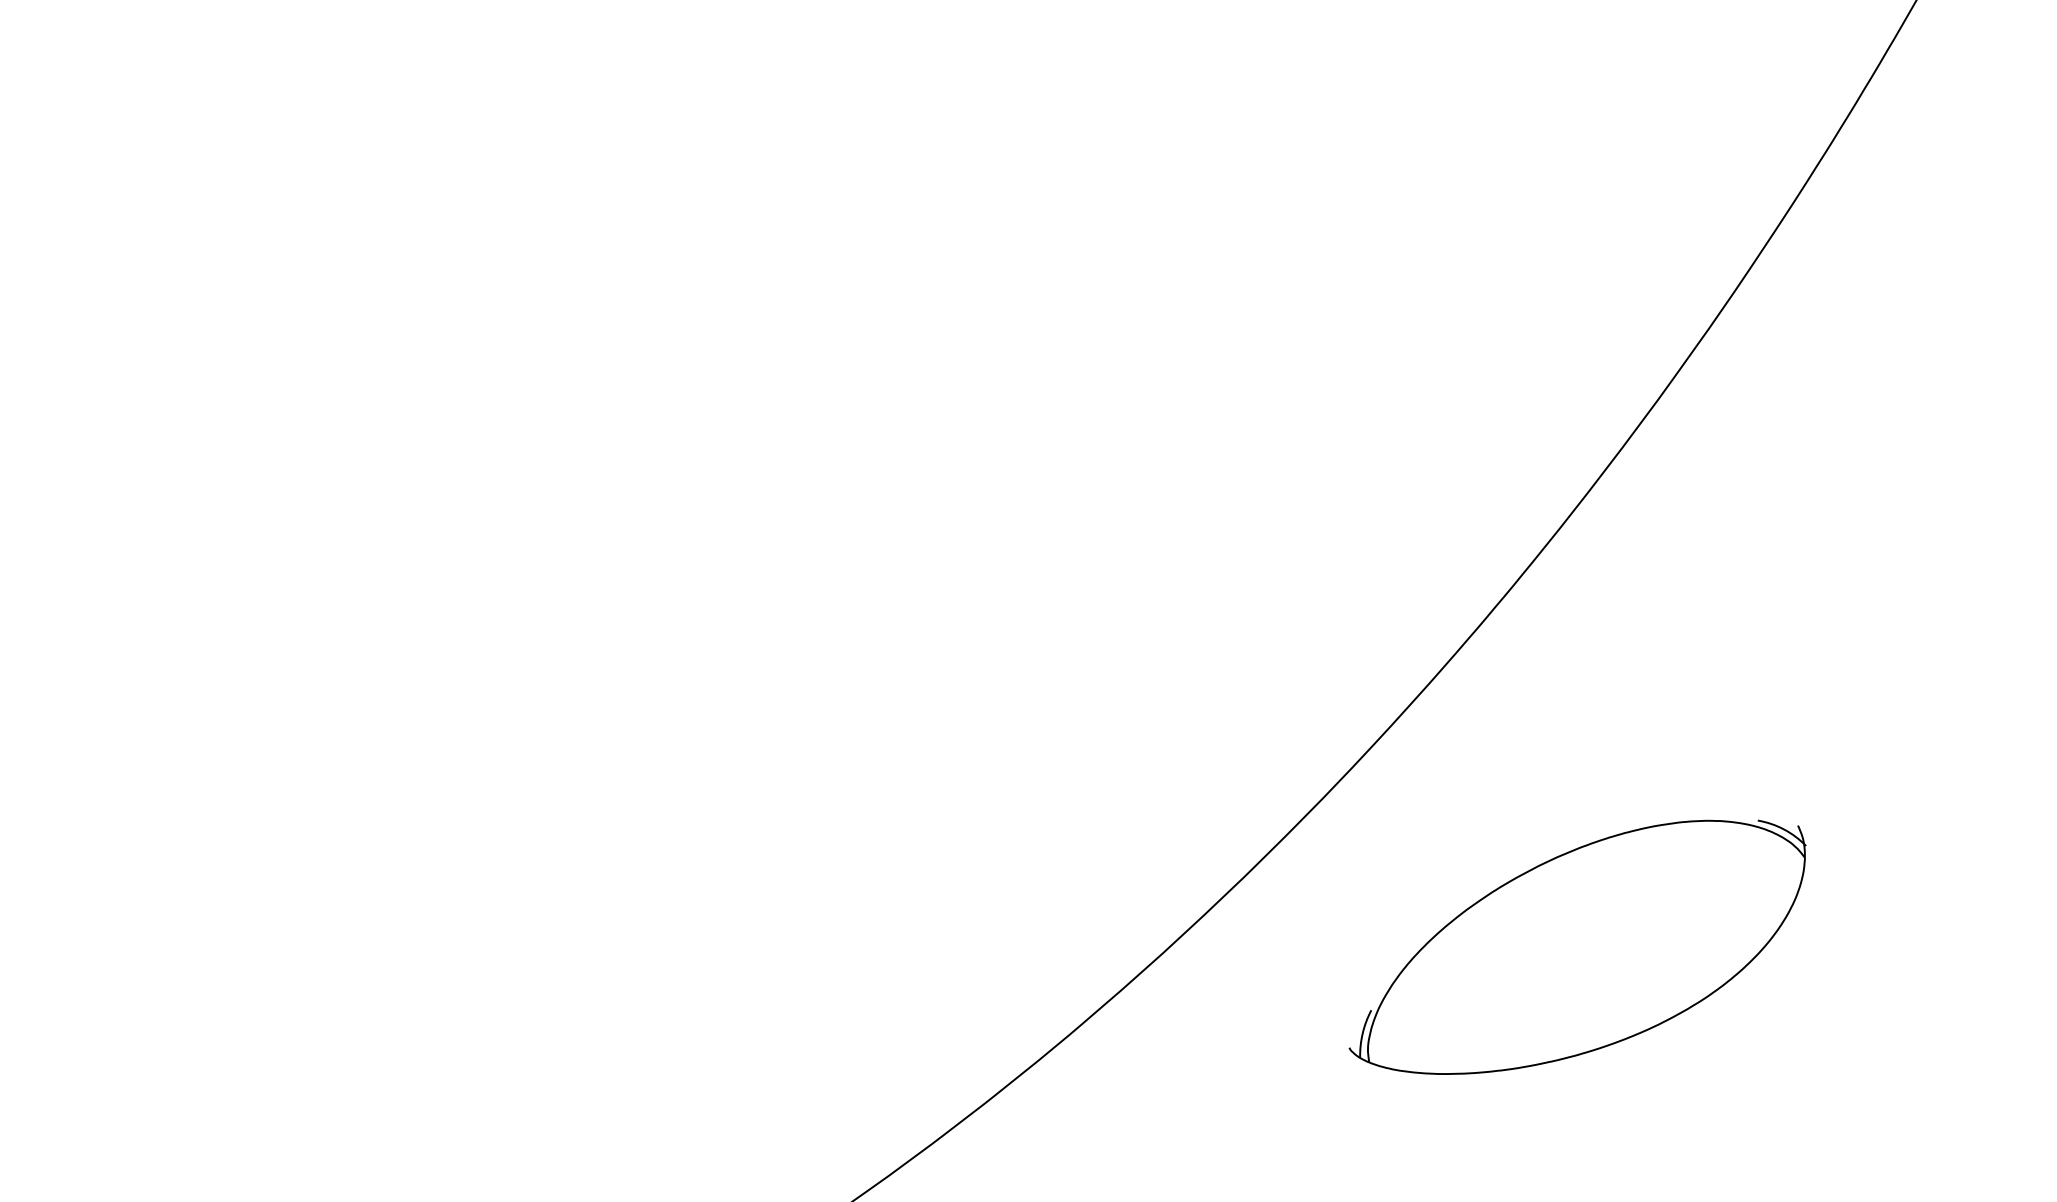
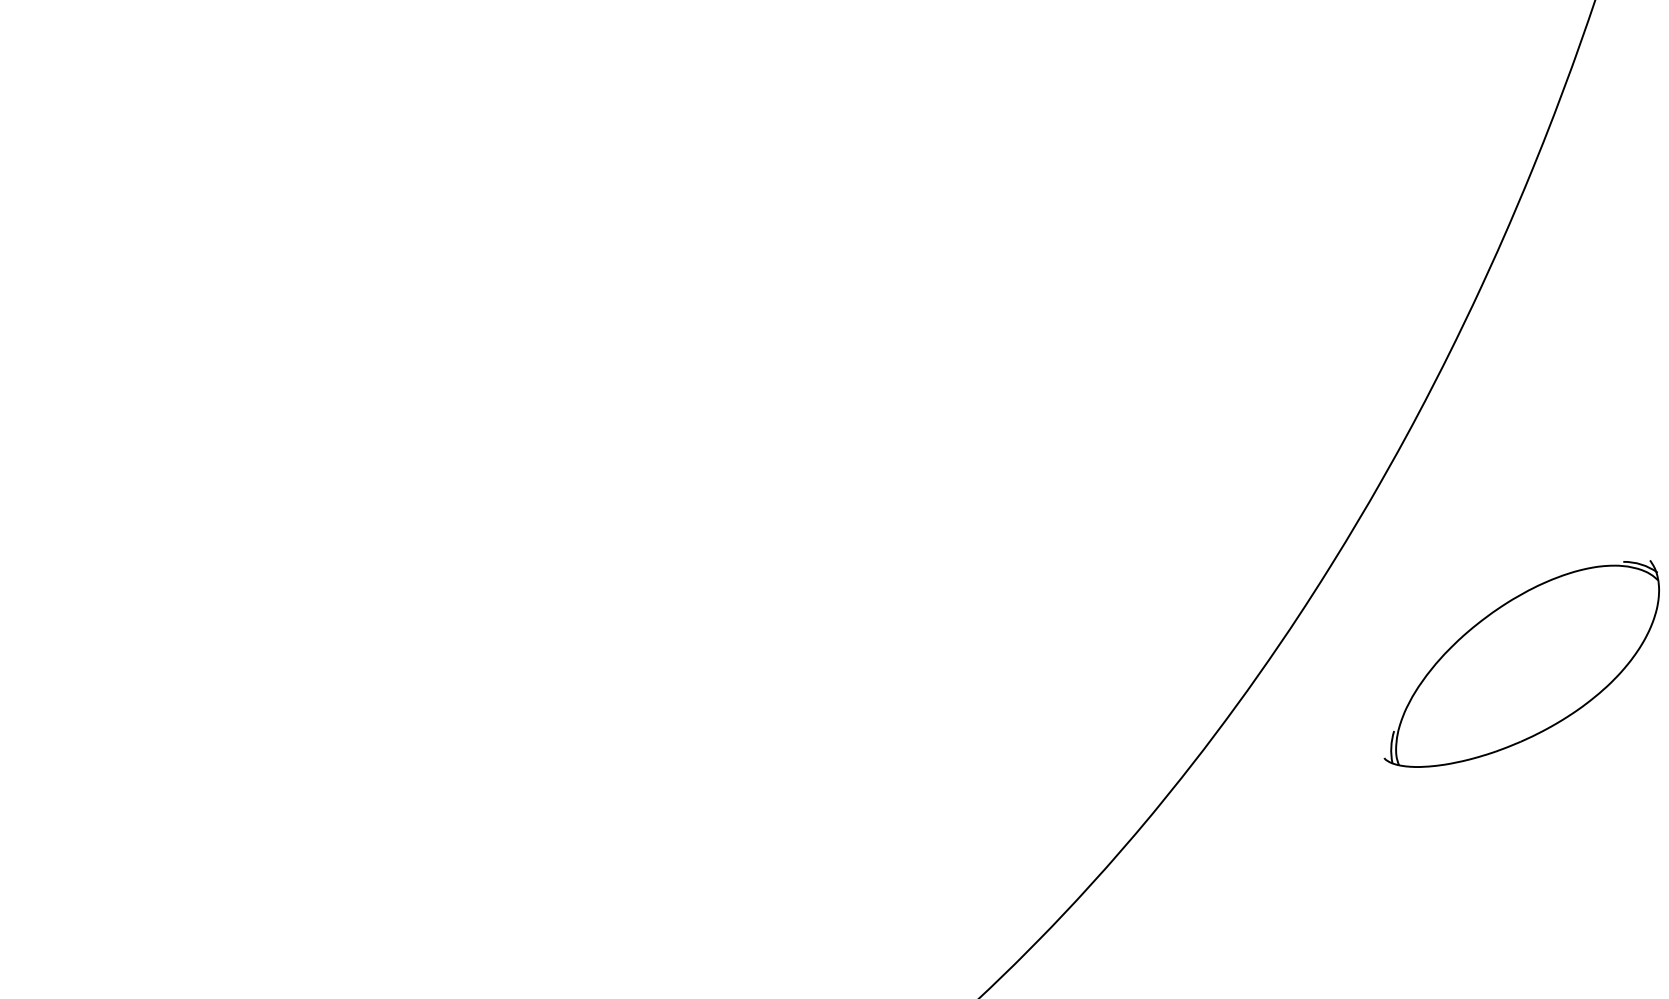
part: (1578, 944) -> (1521, 663), moved

